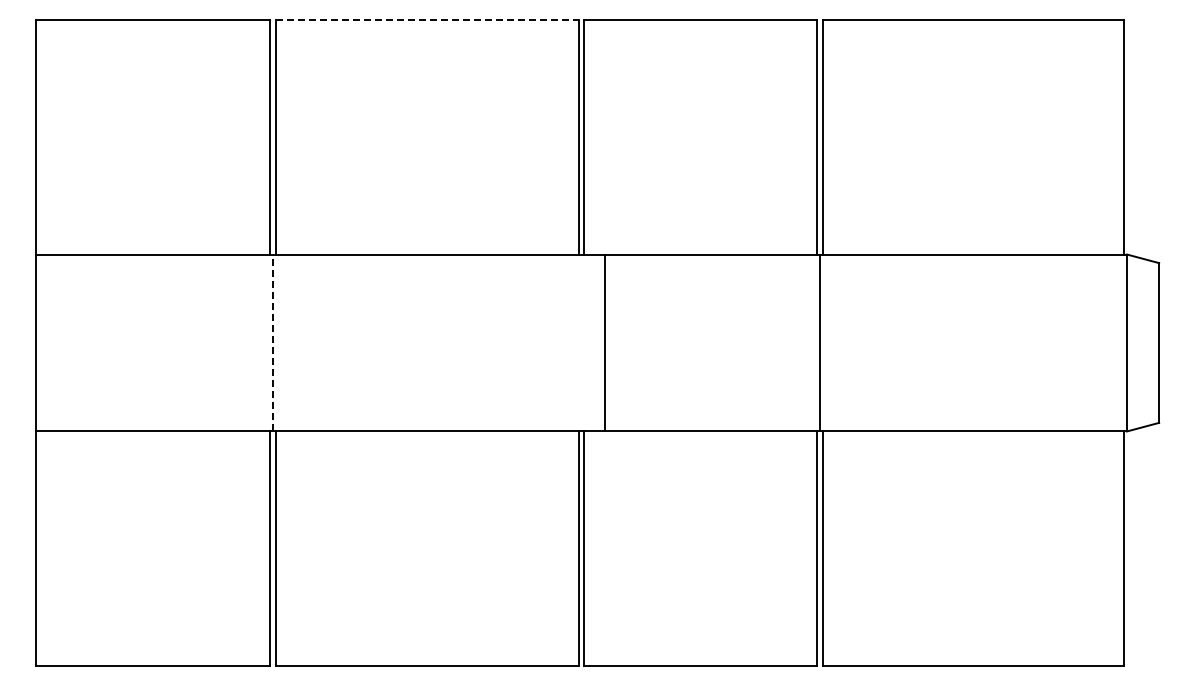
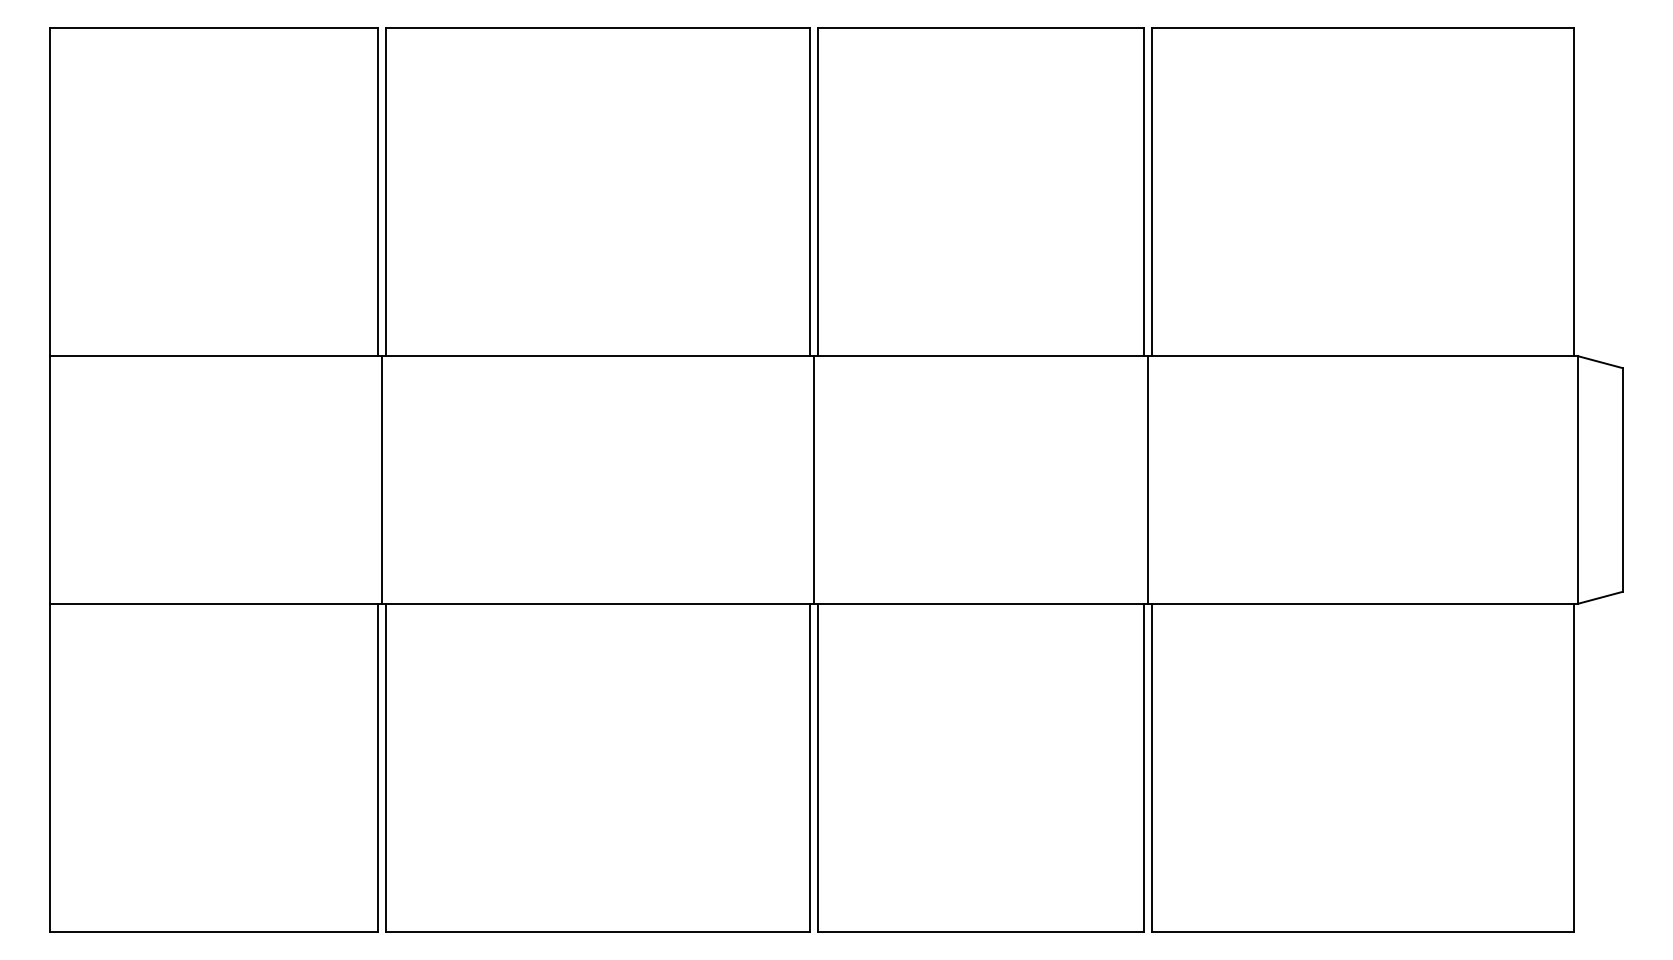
line: (427, 20) -> (598, 28), dashed -> solid
line: (272, 342) -> (381, 479), dashed -> solid
line: (605, 342) -> (814, 479), moved

